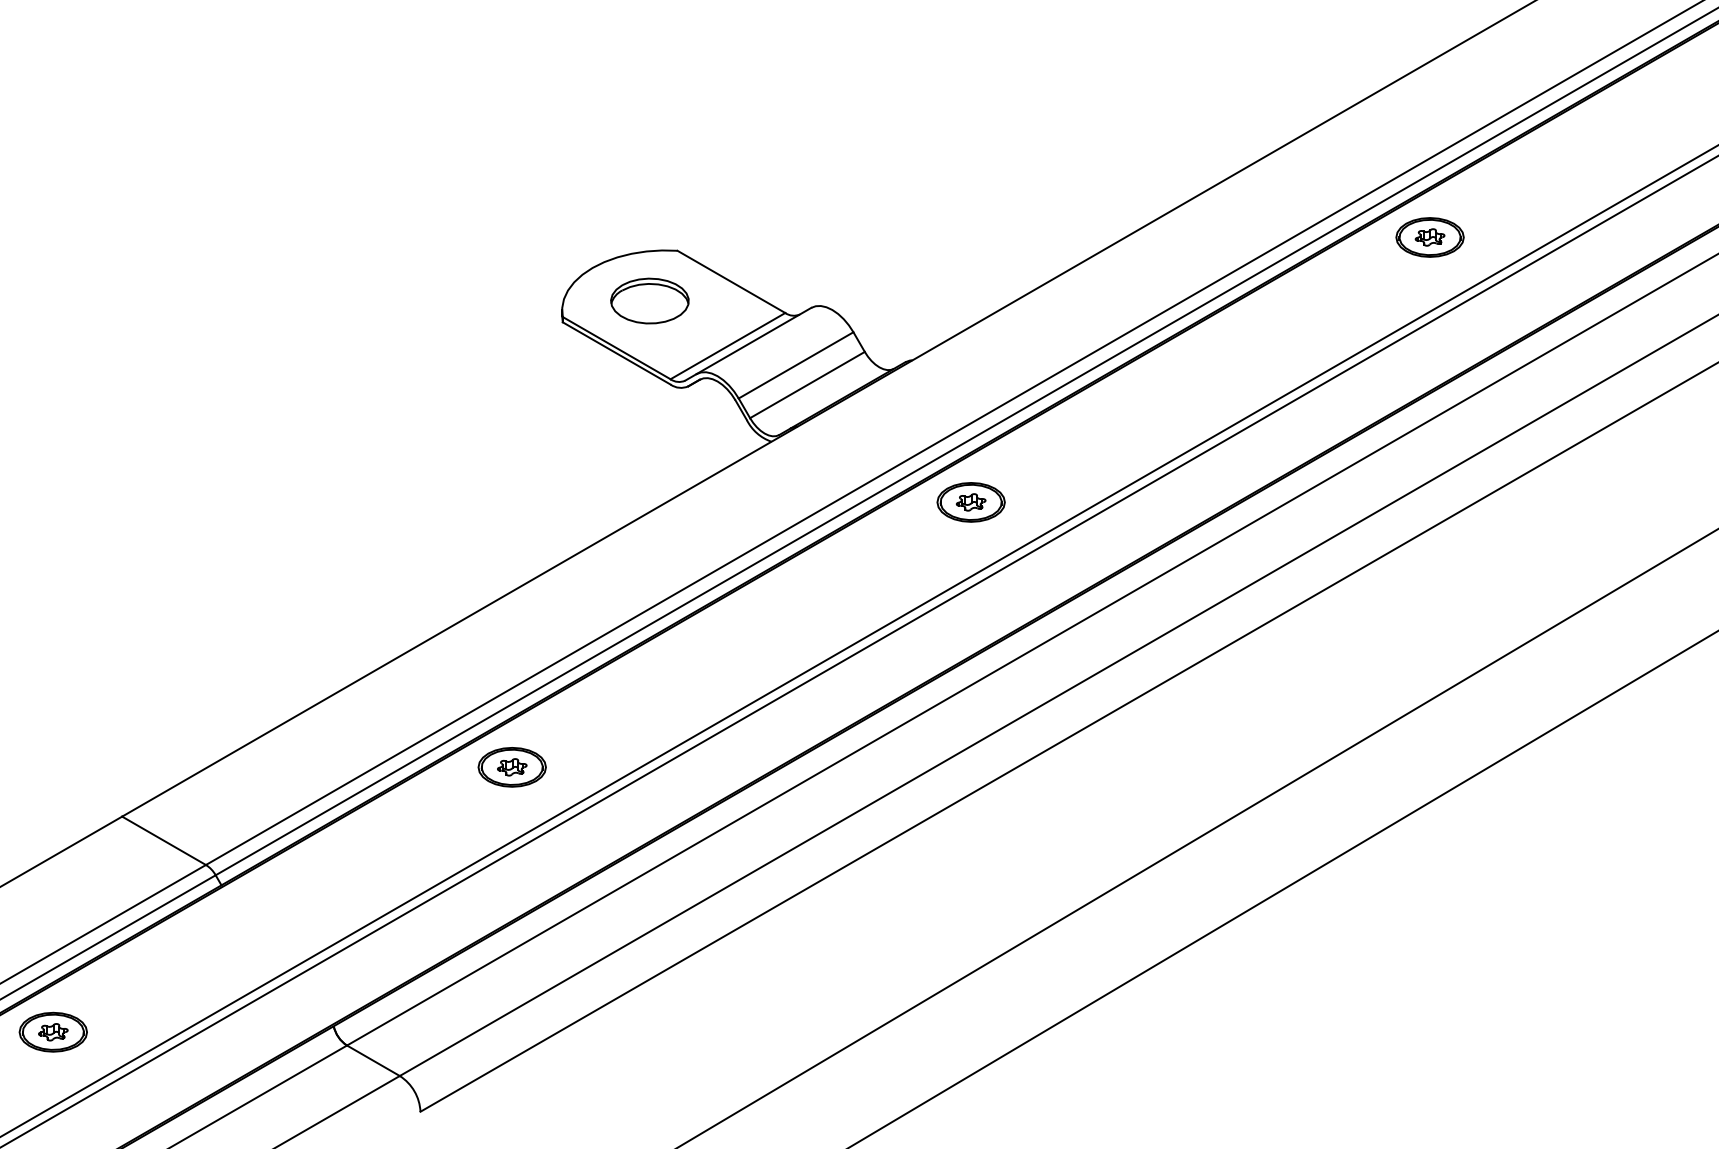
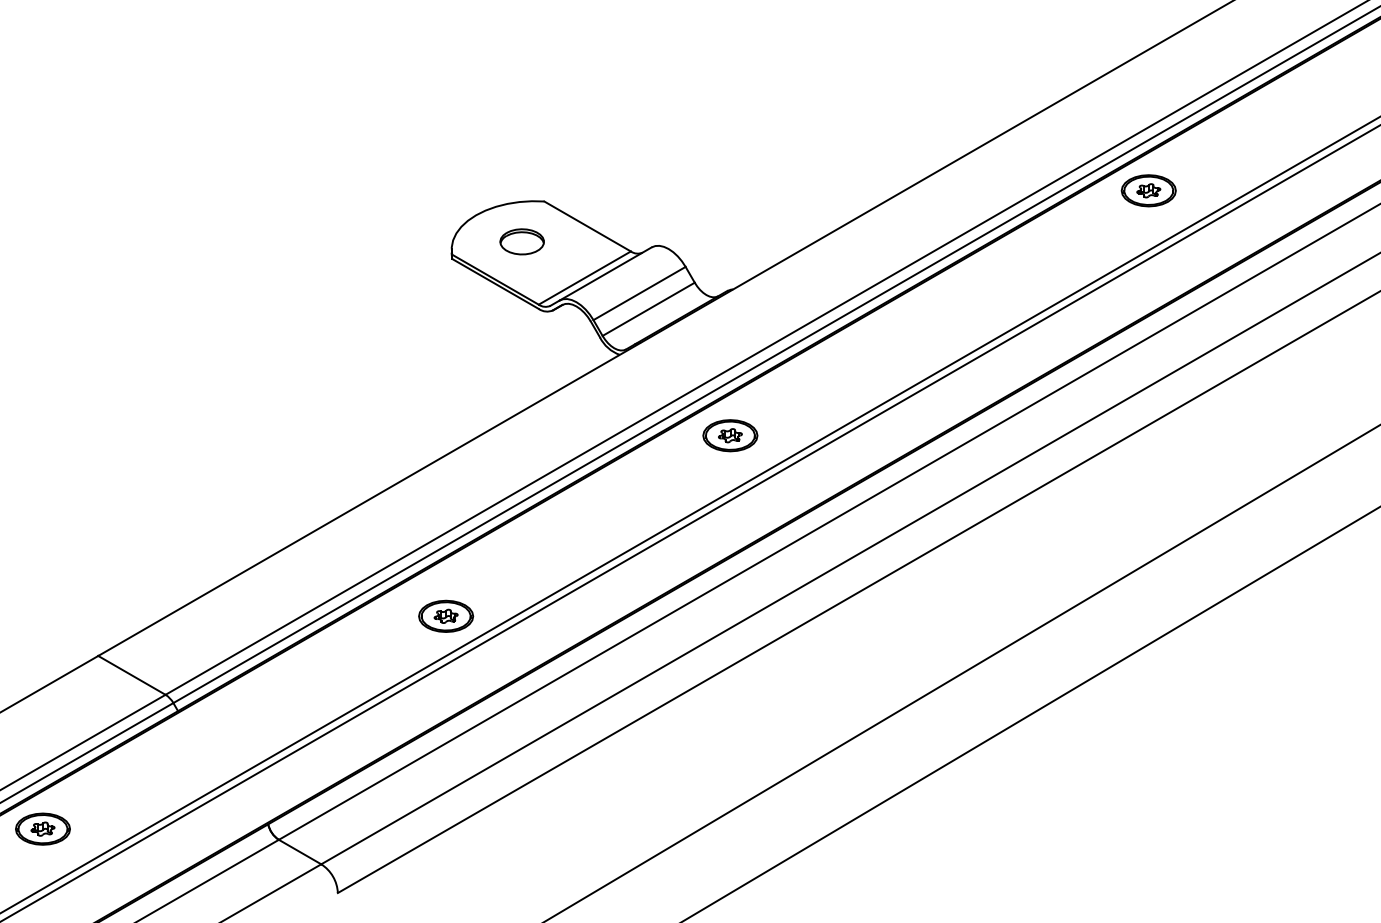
part: (649, 300) -> (521, 241), size x0.7
part: (970, 502) -> (729, 435), moved
part: (511, 767) -> (445, 616), moved

